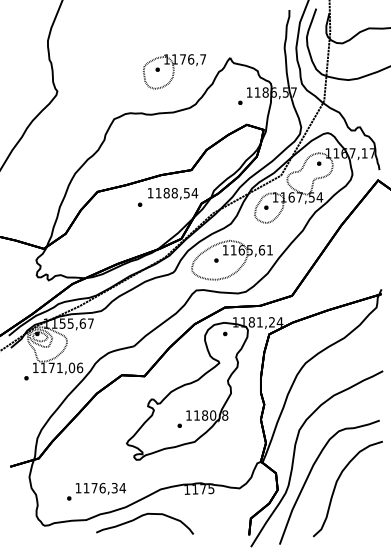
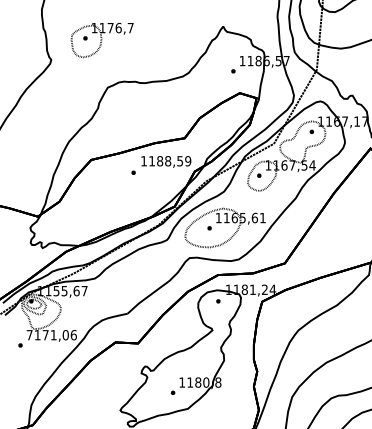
part: (174, 71) -> (102, 40), moved
text: (194, 193) -> (187, 161), 1188,54 -> 1188,59
text: (35, 367) -> (29, 334), 1171,06 -> 7171,06

